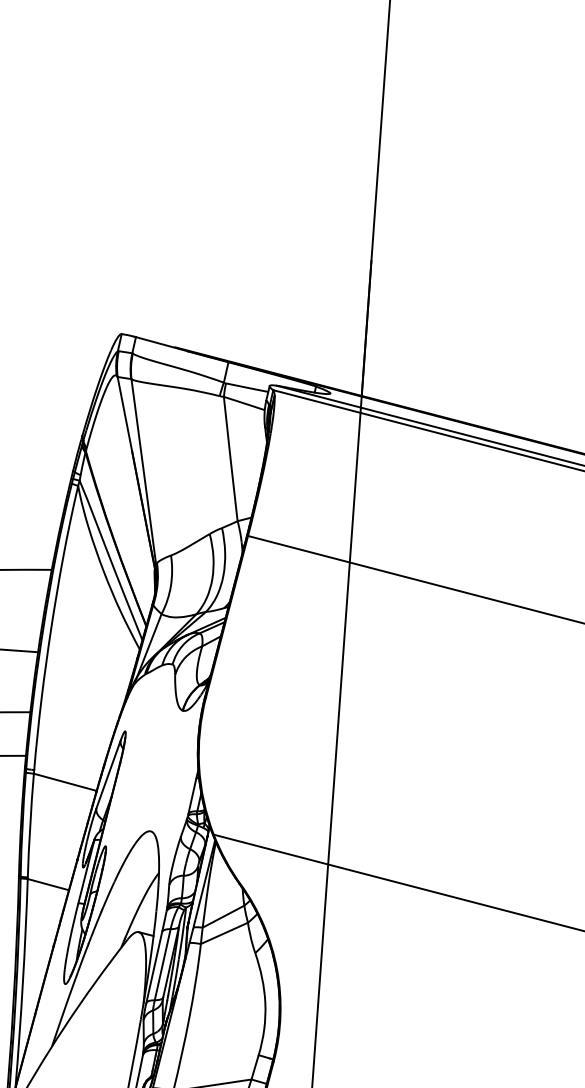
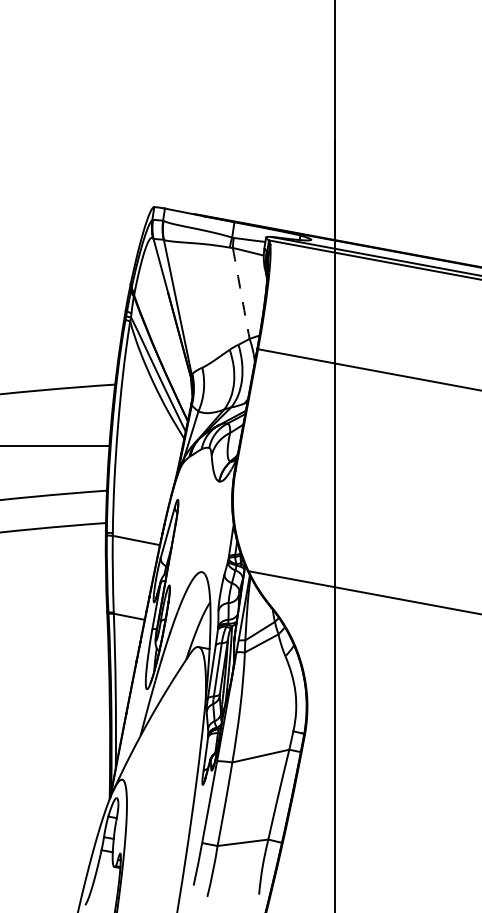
arc: (231, 459) -> (241, 293), solid -> dashed

